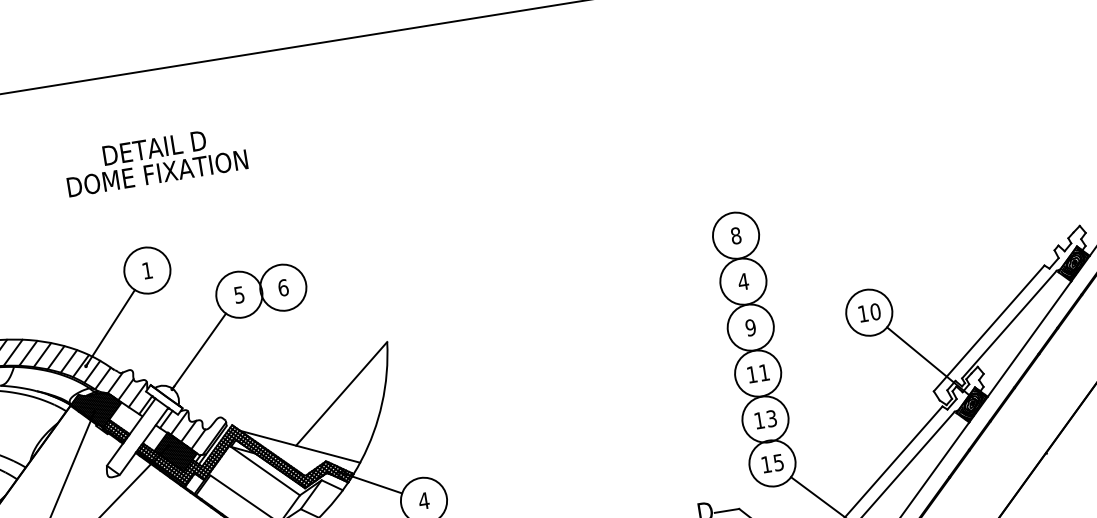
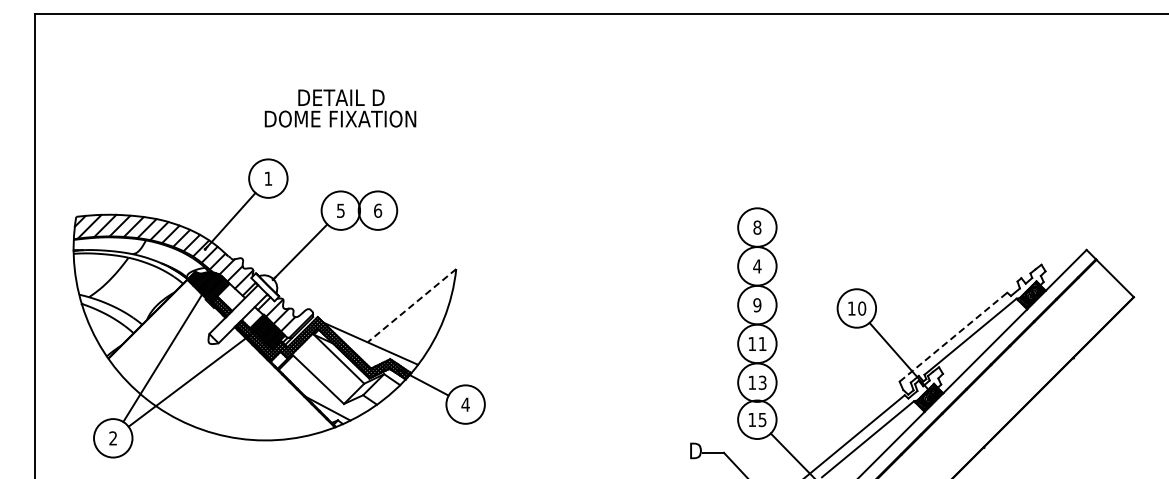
text: (155, 160) -> (340, 108), moved
line: (989, 328) -> (953, 337), solid -> dashed
line: (341, 393) -> (411, 305), solid -> dashed

